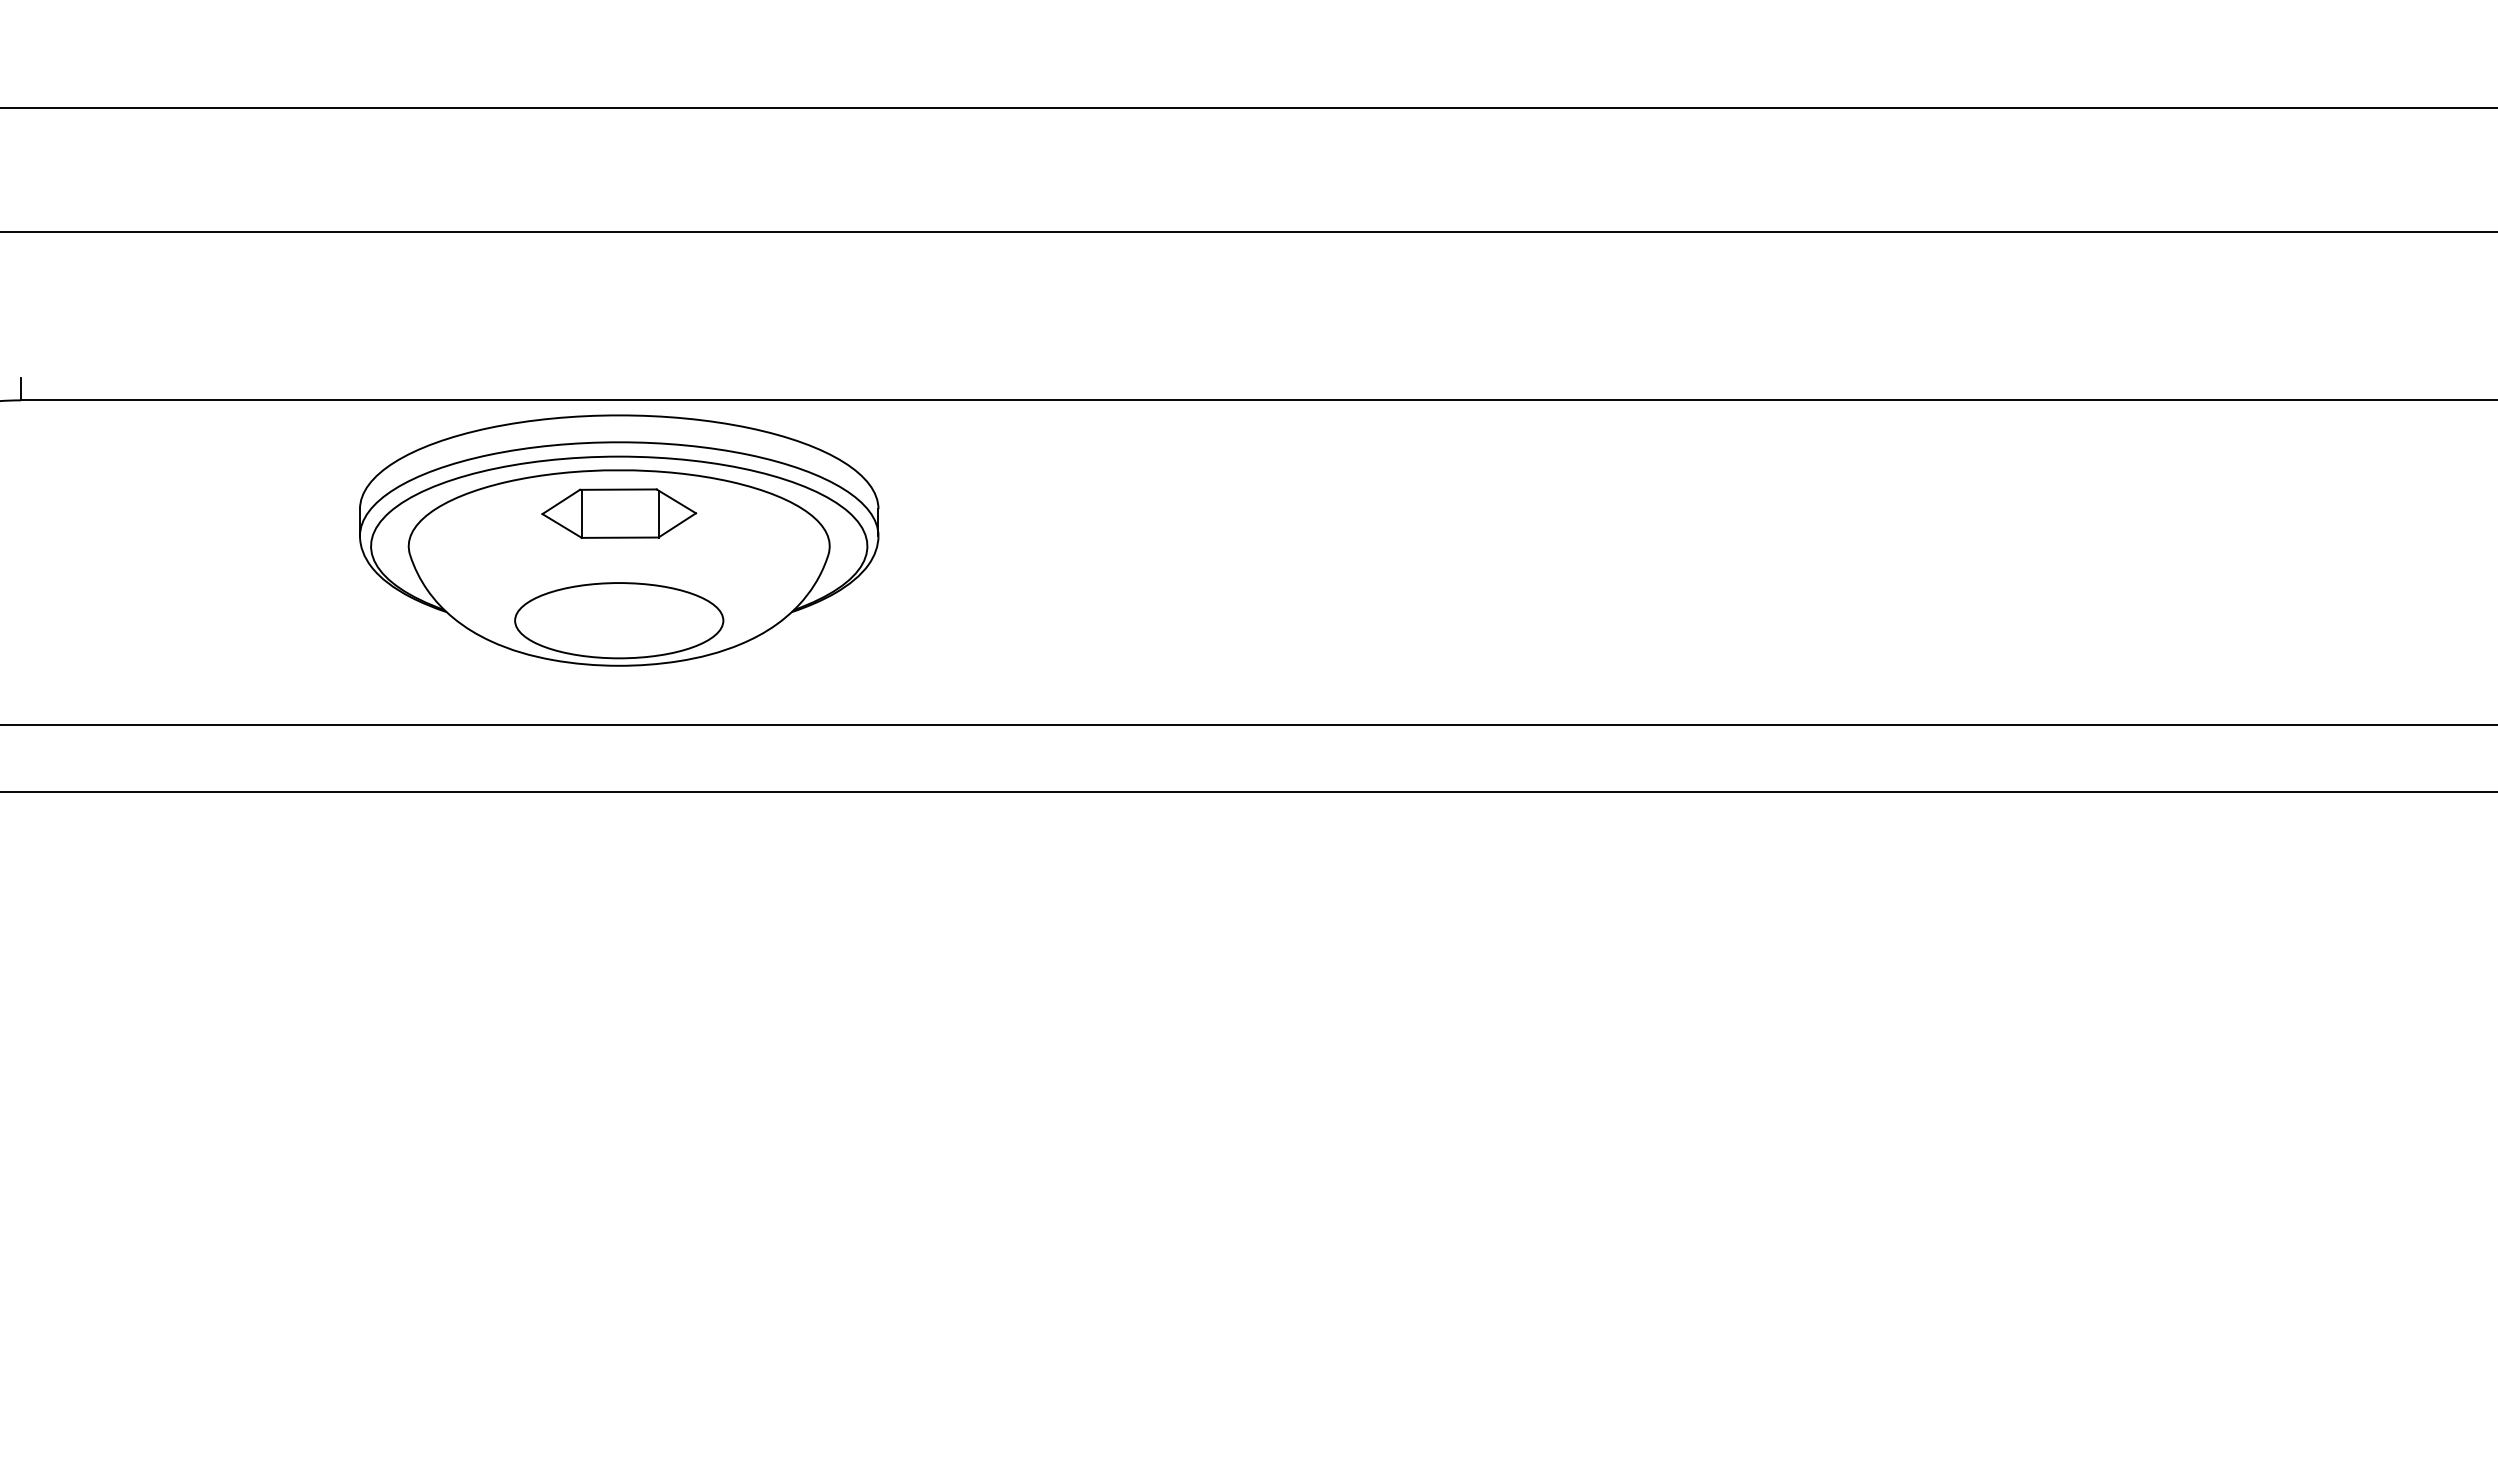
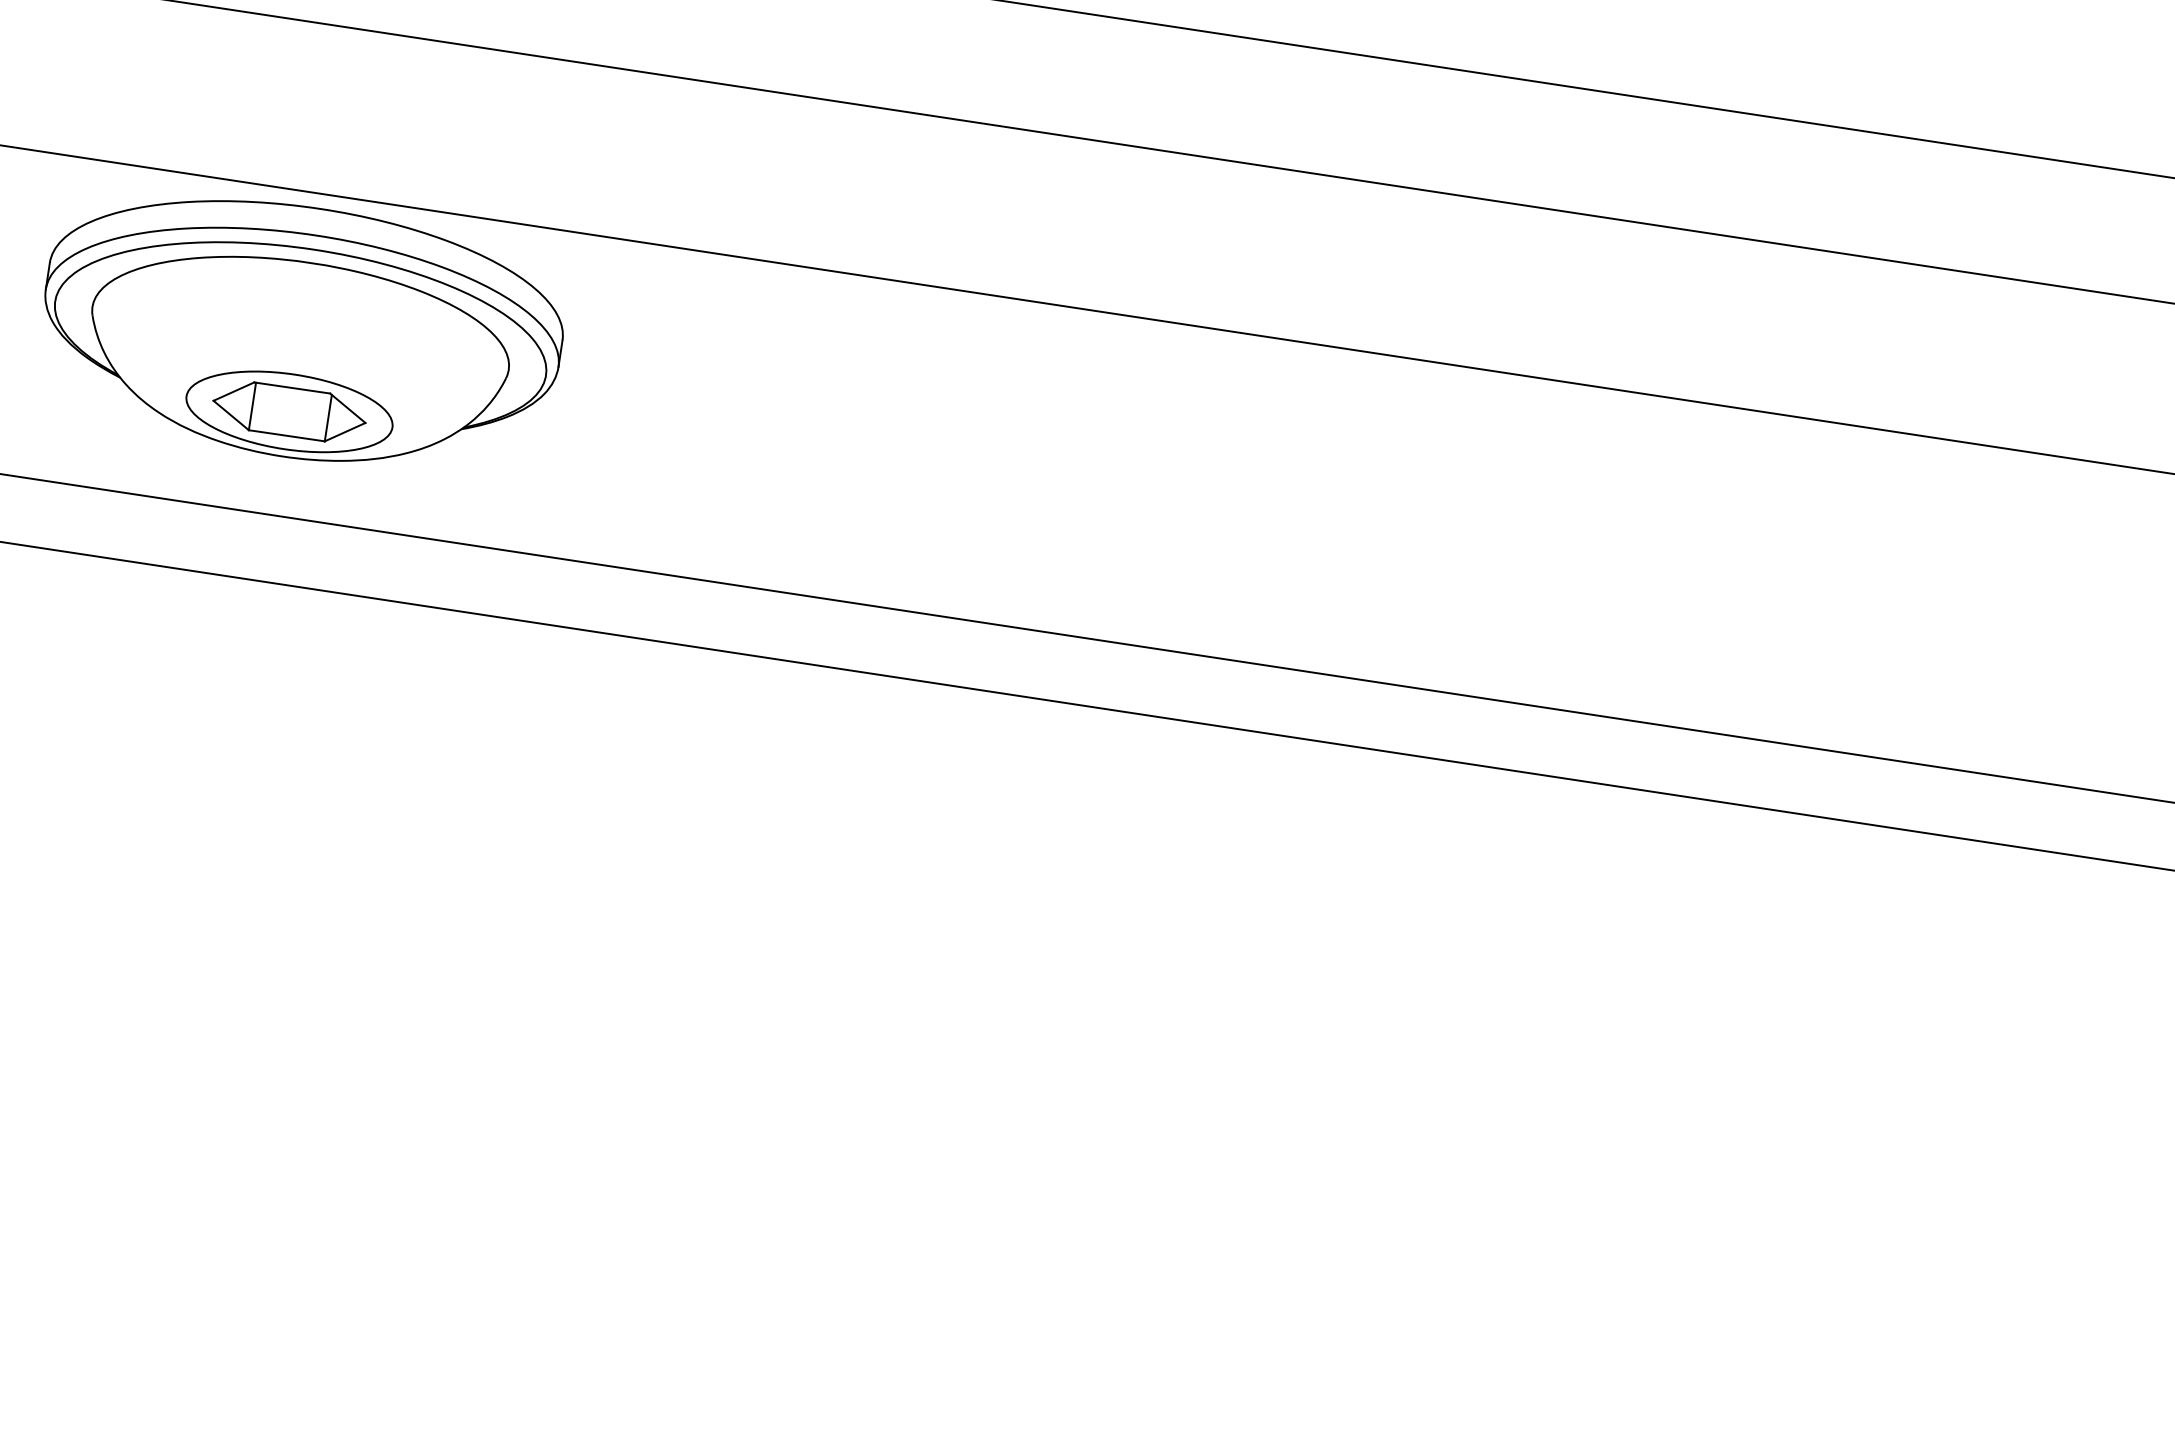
part: (619, 513) -> (289, 411), moved

